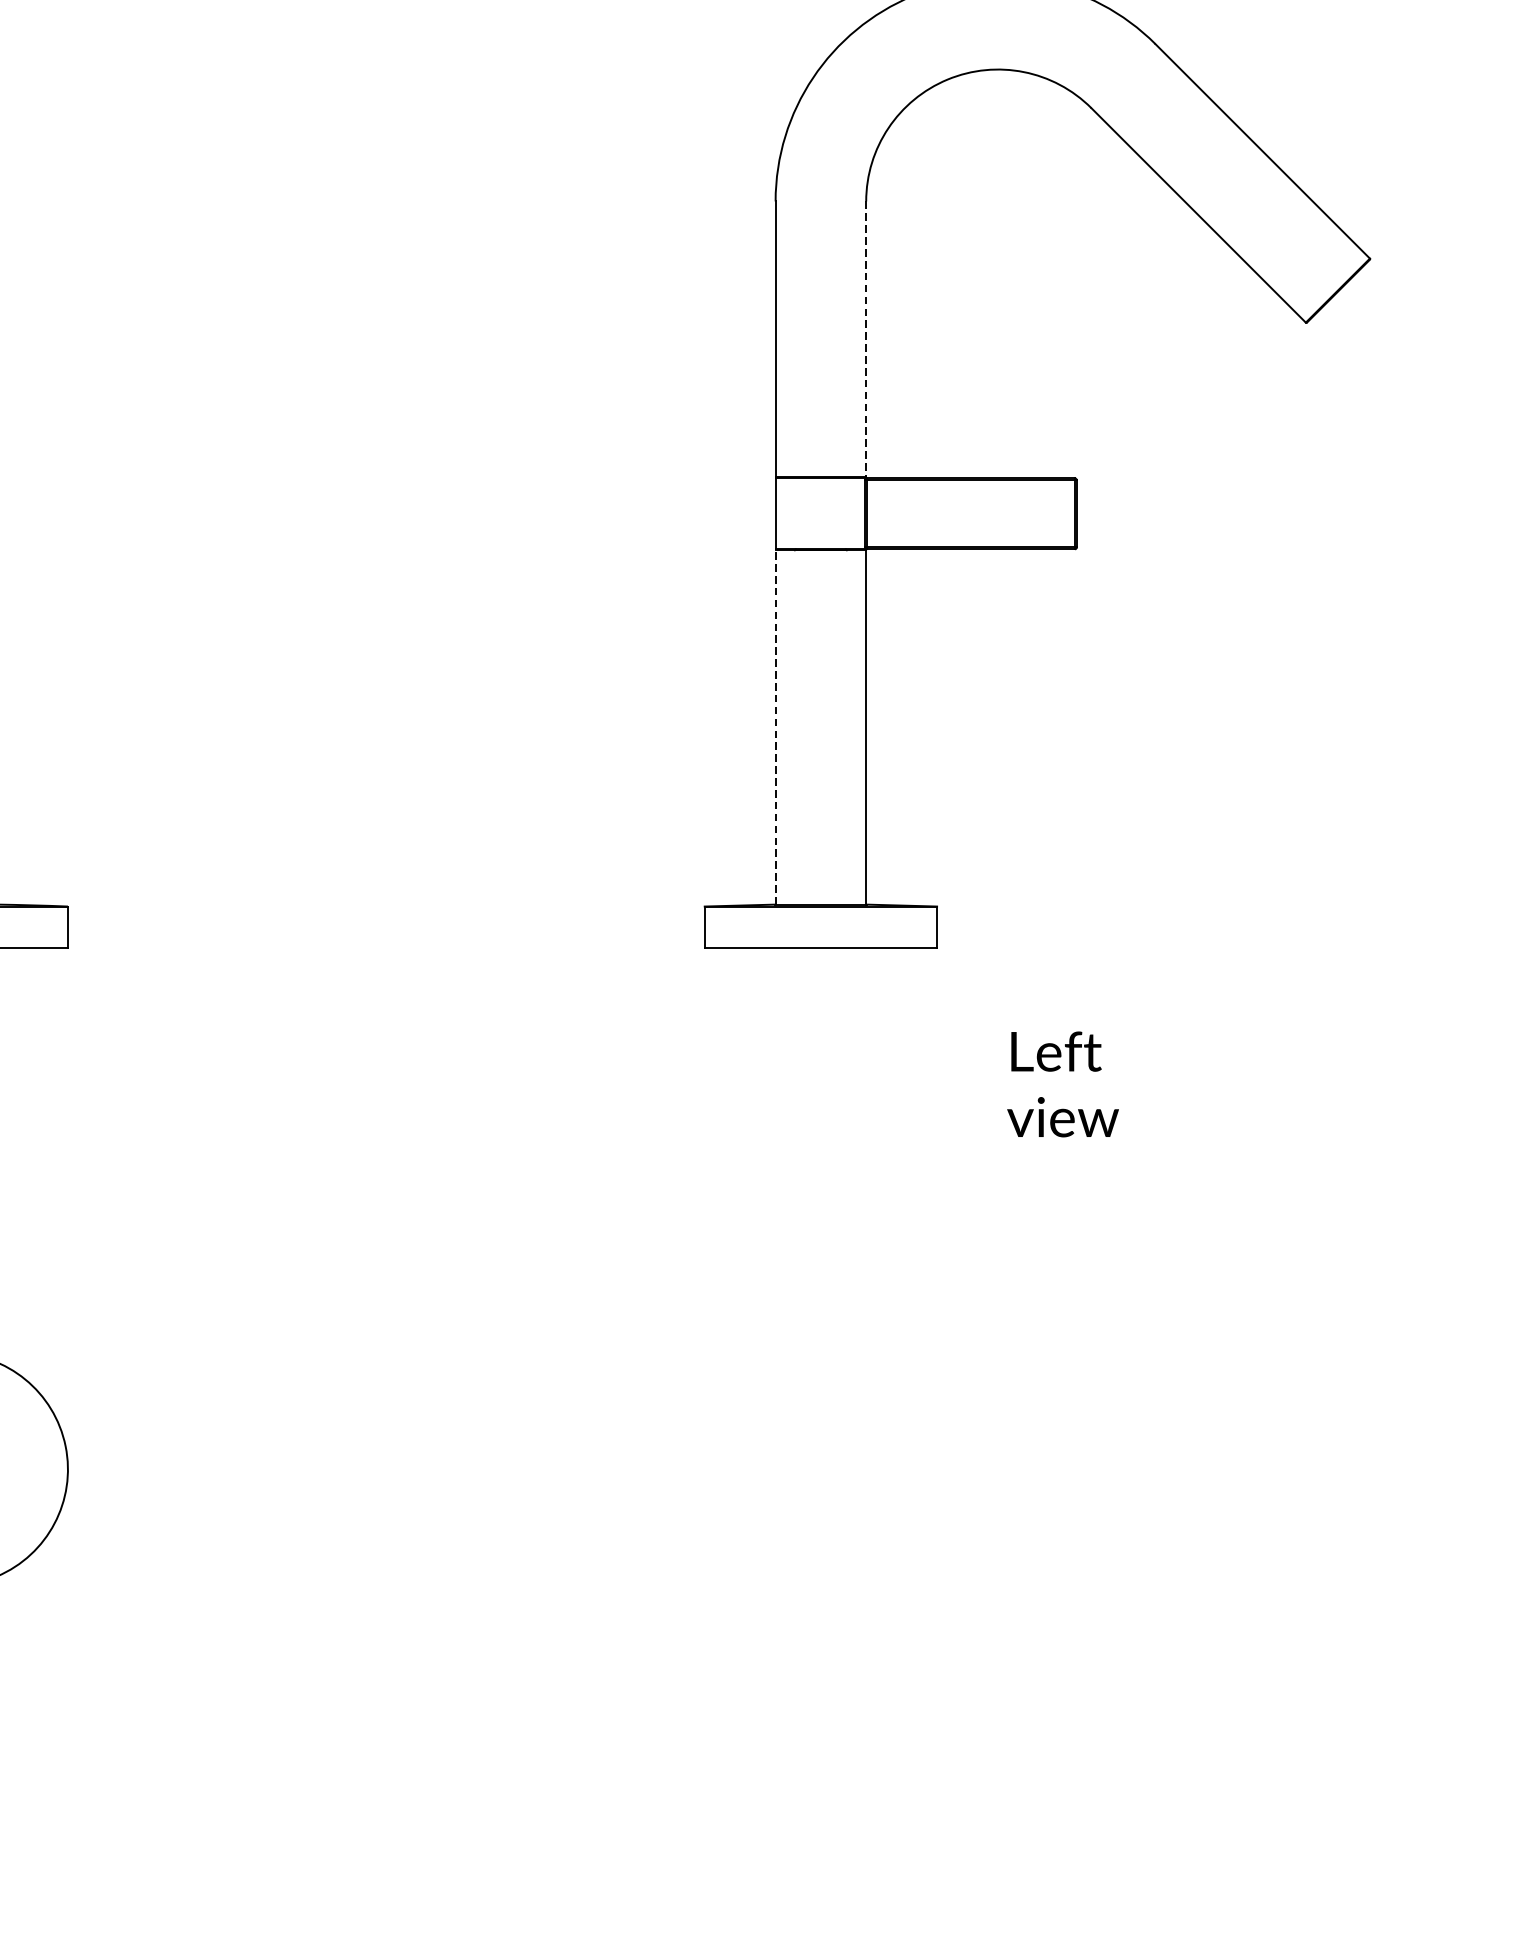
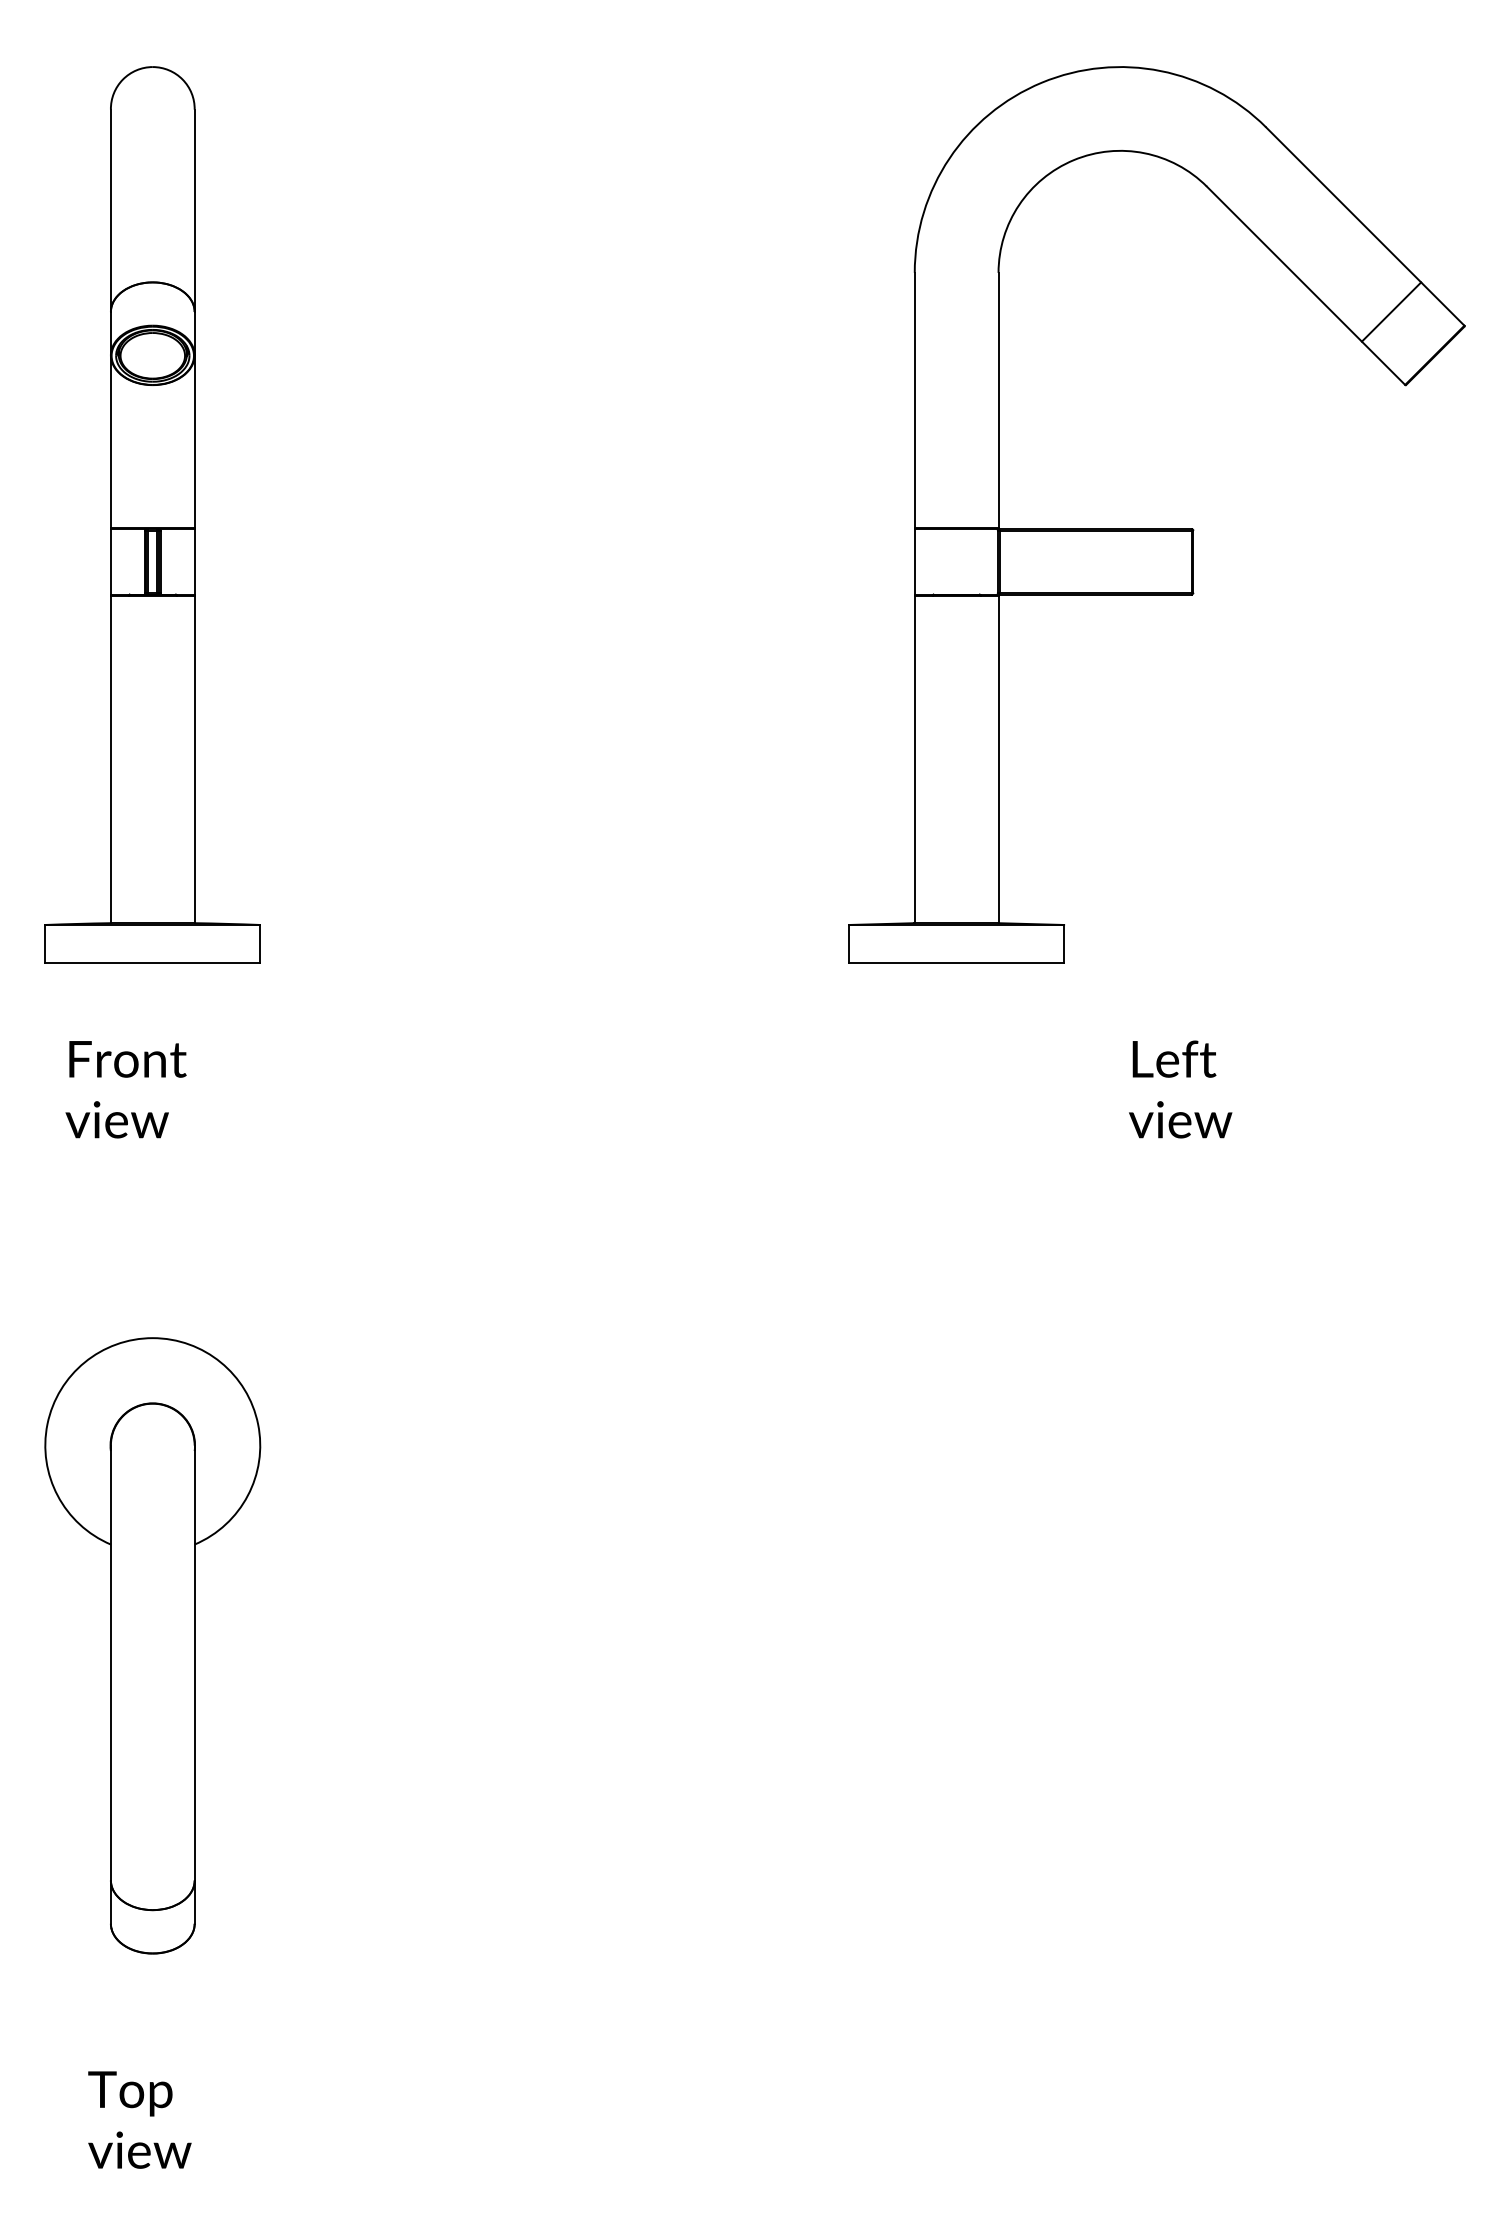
line: (1291, 243) -> (1391, 311), added
line: (866, 339) -> (998, 400), dashed -> solid
line: (775, 727) -> (914, 759), dashed -> solid

